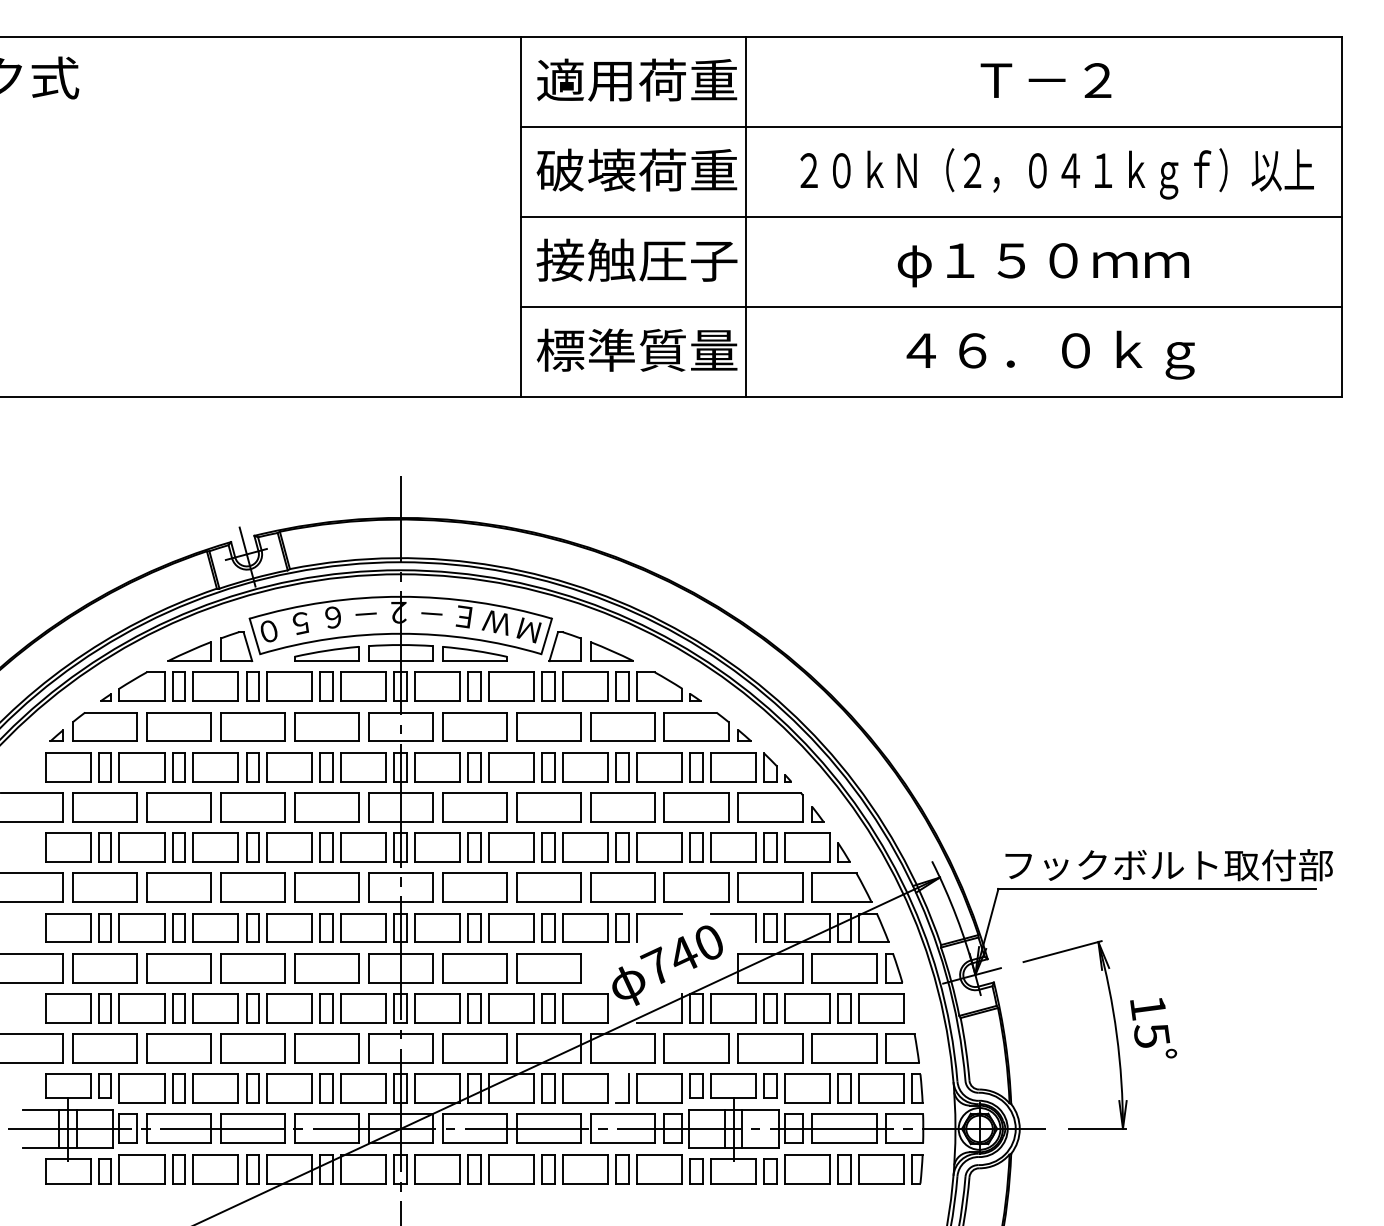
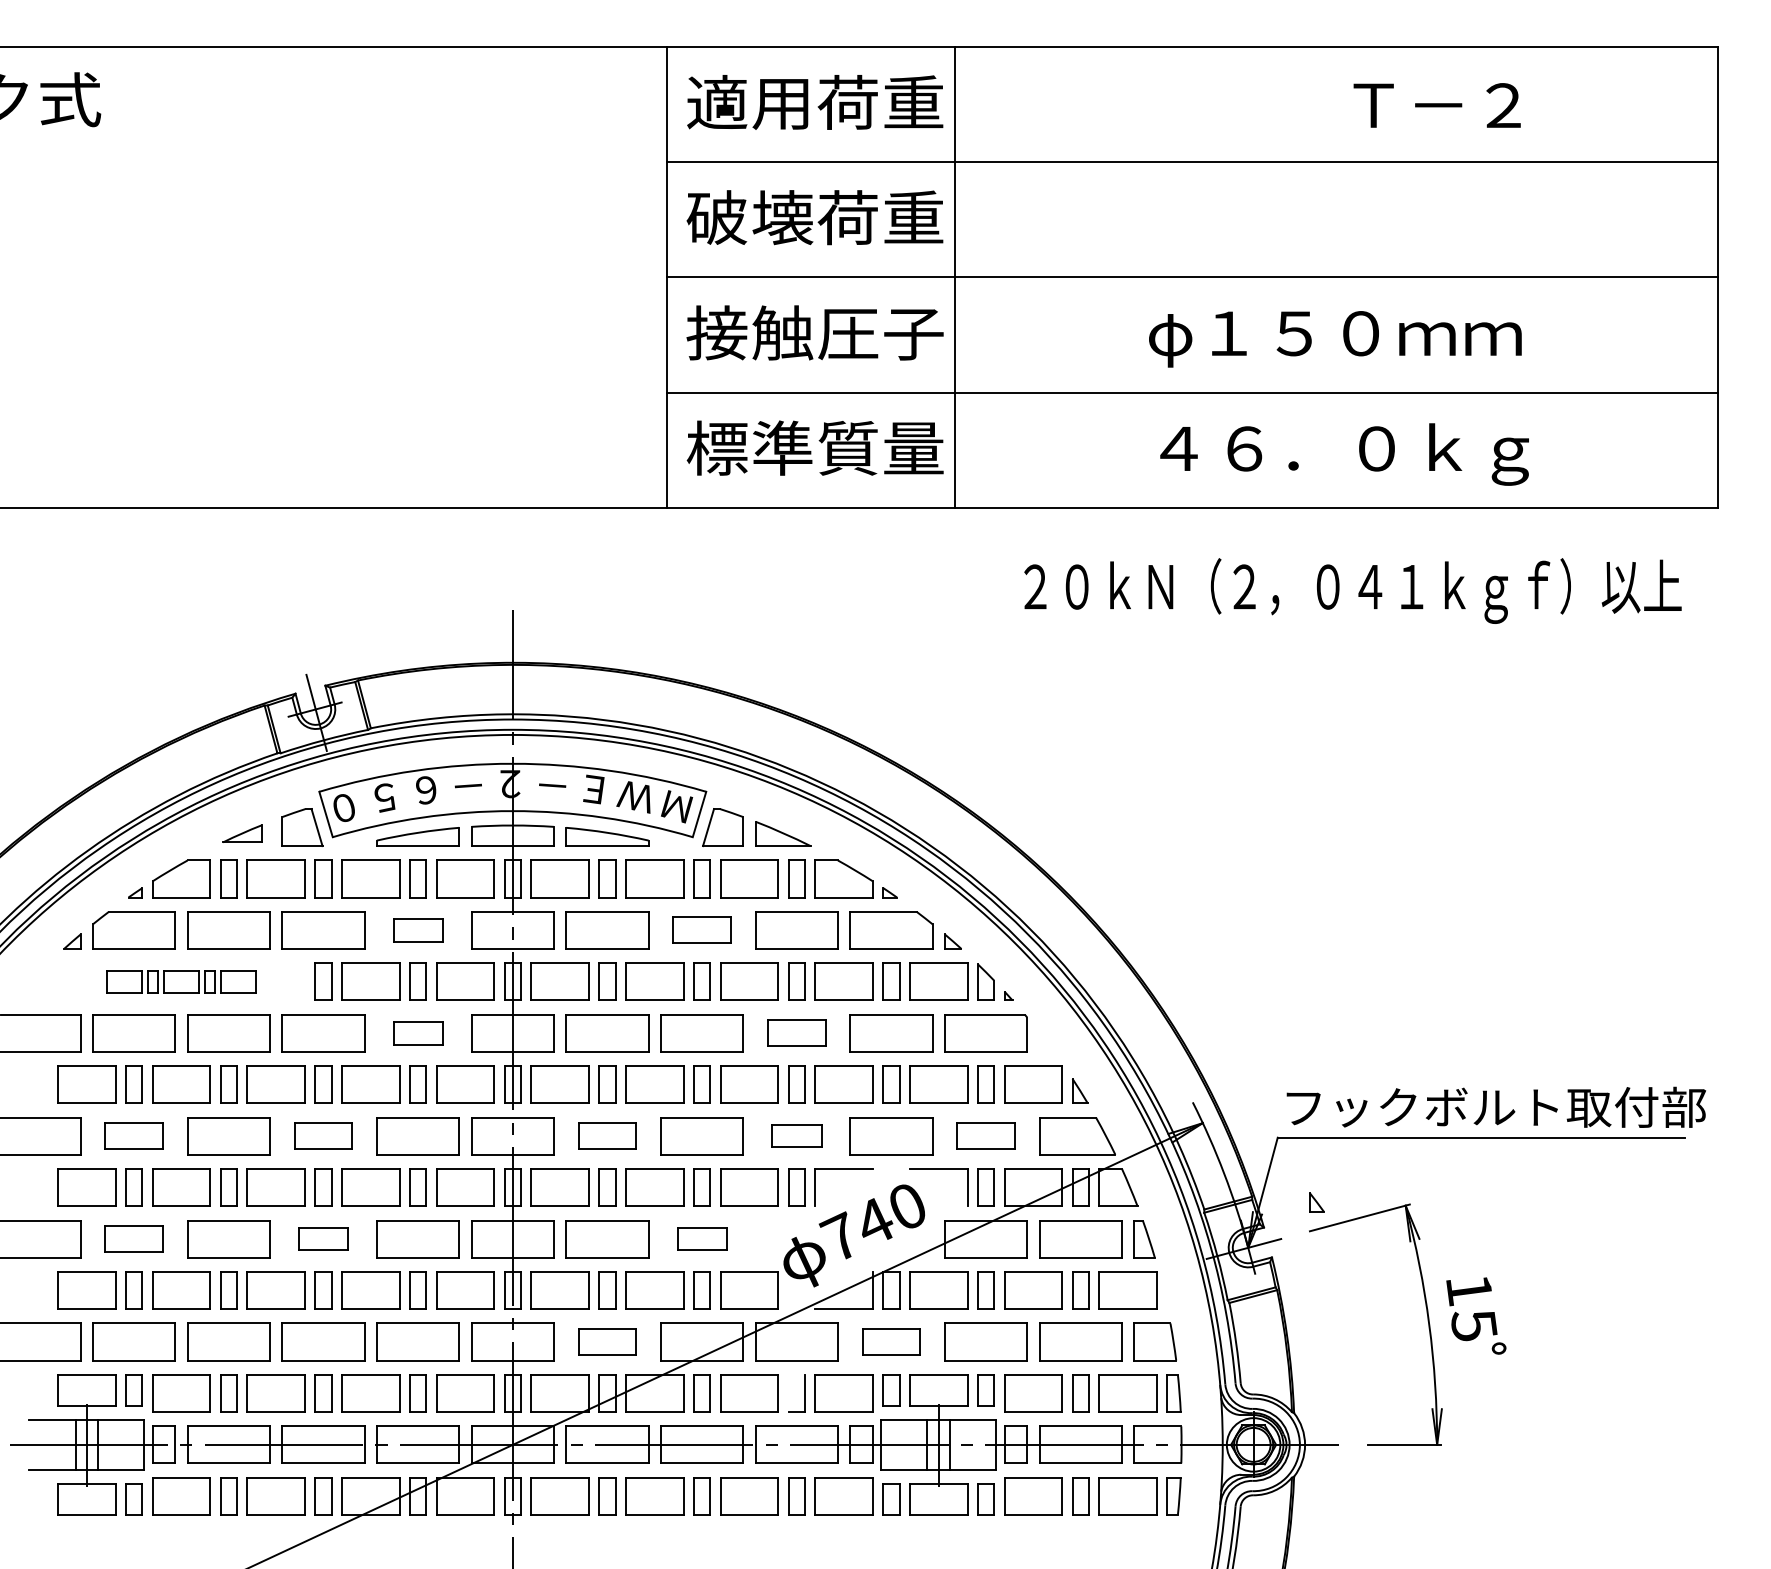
text: (1045, 80) -> (1436, 105), moved
text: (1056, 173) -> (1352, 590), moved
part: (189, 651) -> (242, 833), size x0.7
part: (326, 726) -> (417, 929), size x0.6
part: (548, 726) -> (701, 929), size x0.7
part: (141, 767) -> (180, 982), size x0.6
part: (326, 807) -> (417, 1033), size x0.6
part: (622, 807) -> (796, 1033), size x0.7
part: (817, 814) -> (1316, 1202), moved
part: (104, 887) -> (133, 1135), size x0.7
part: (252, 887) -> (322, 1135), size x0.7
part: (474, 887) -> (607, 1135), size x0.7
part: (622, 887) -> (796, 1135), size x0.6
part: (770, 887) -> (985, 1135), size x0.7
part: (104, 968) -> (133, 1239), size x0.7
part: (252, 968) -> (322, 1239), size x0.6
part: (548, 968) -> (701, 1239), size x0.6
part: (474, 1048) -> (607, 1341), size x0.7
part: (696, 1048) -> (891, 1341), size x0.7

